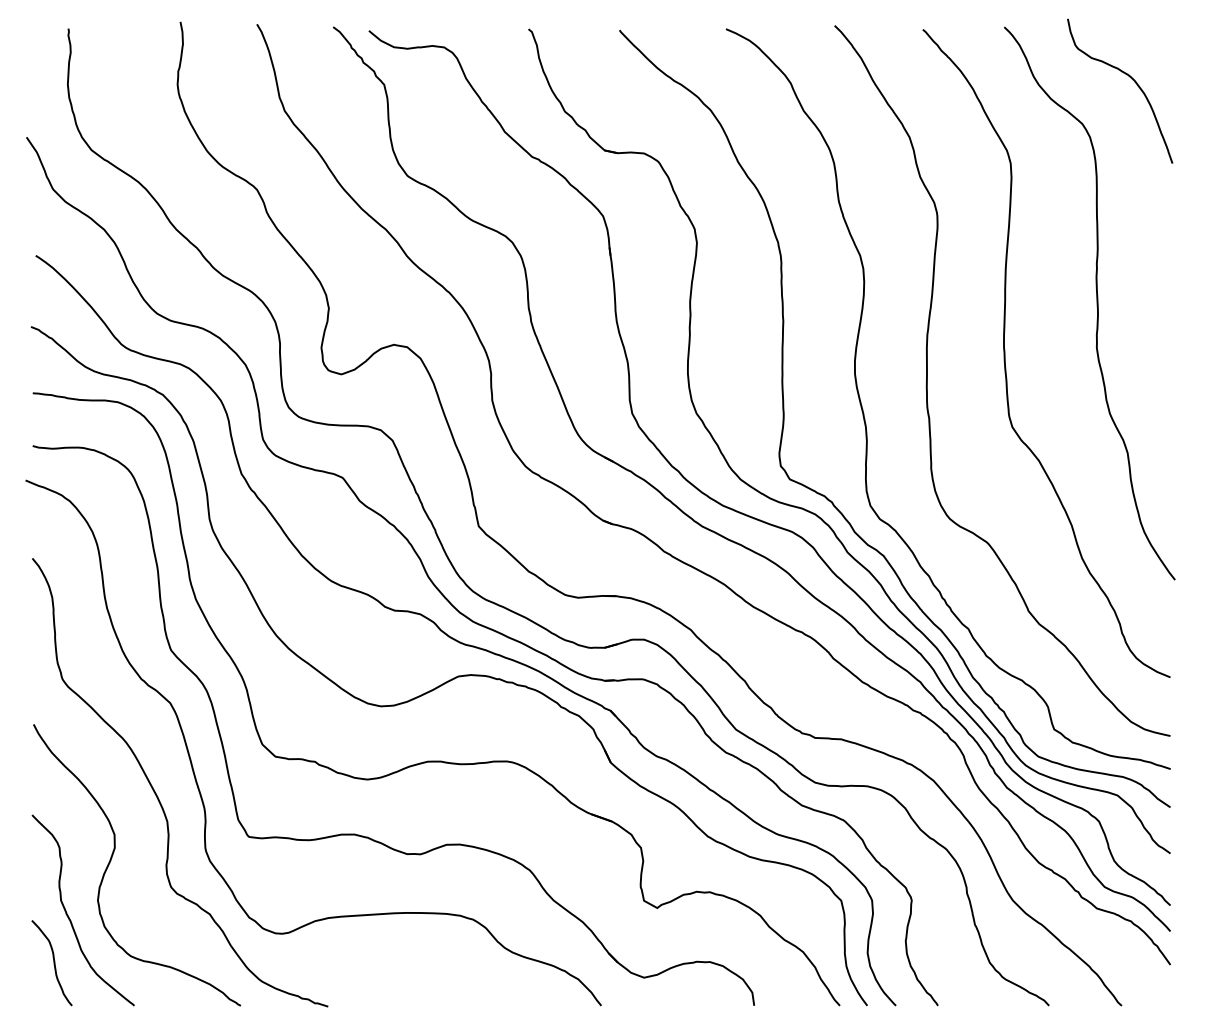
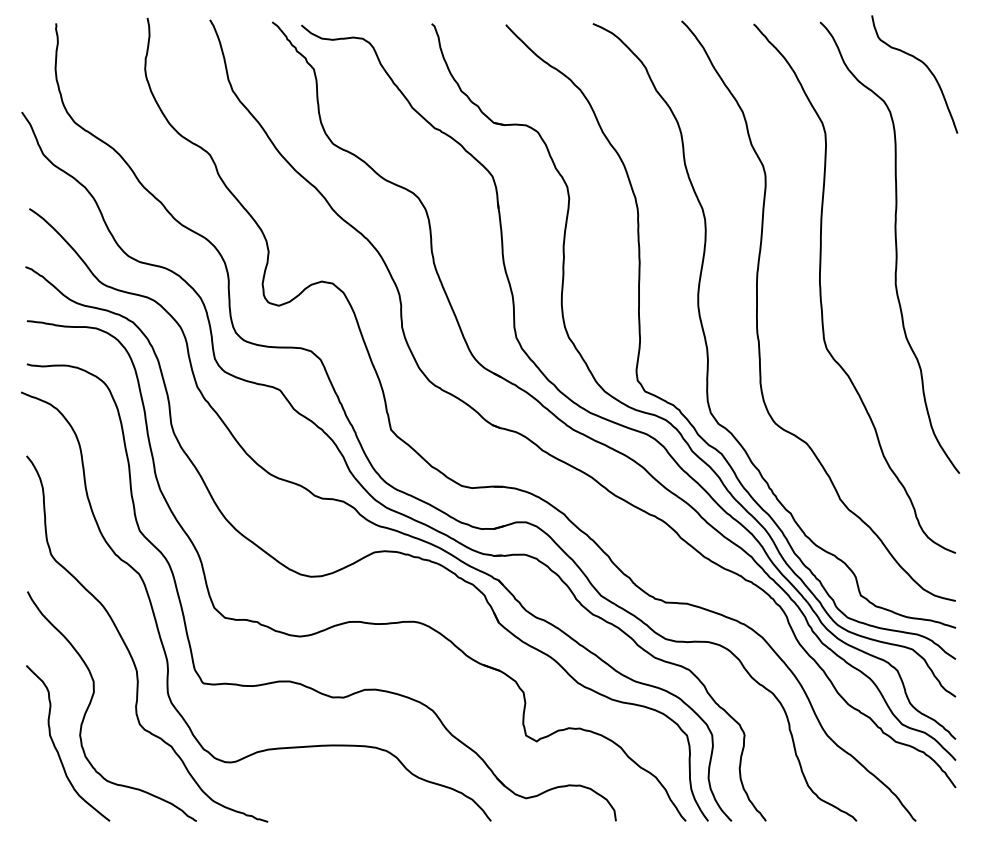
curve: (53, 963) -> (43, 786), removed

